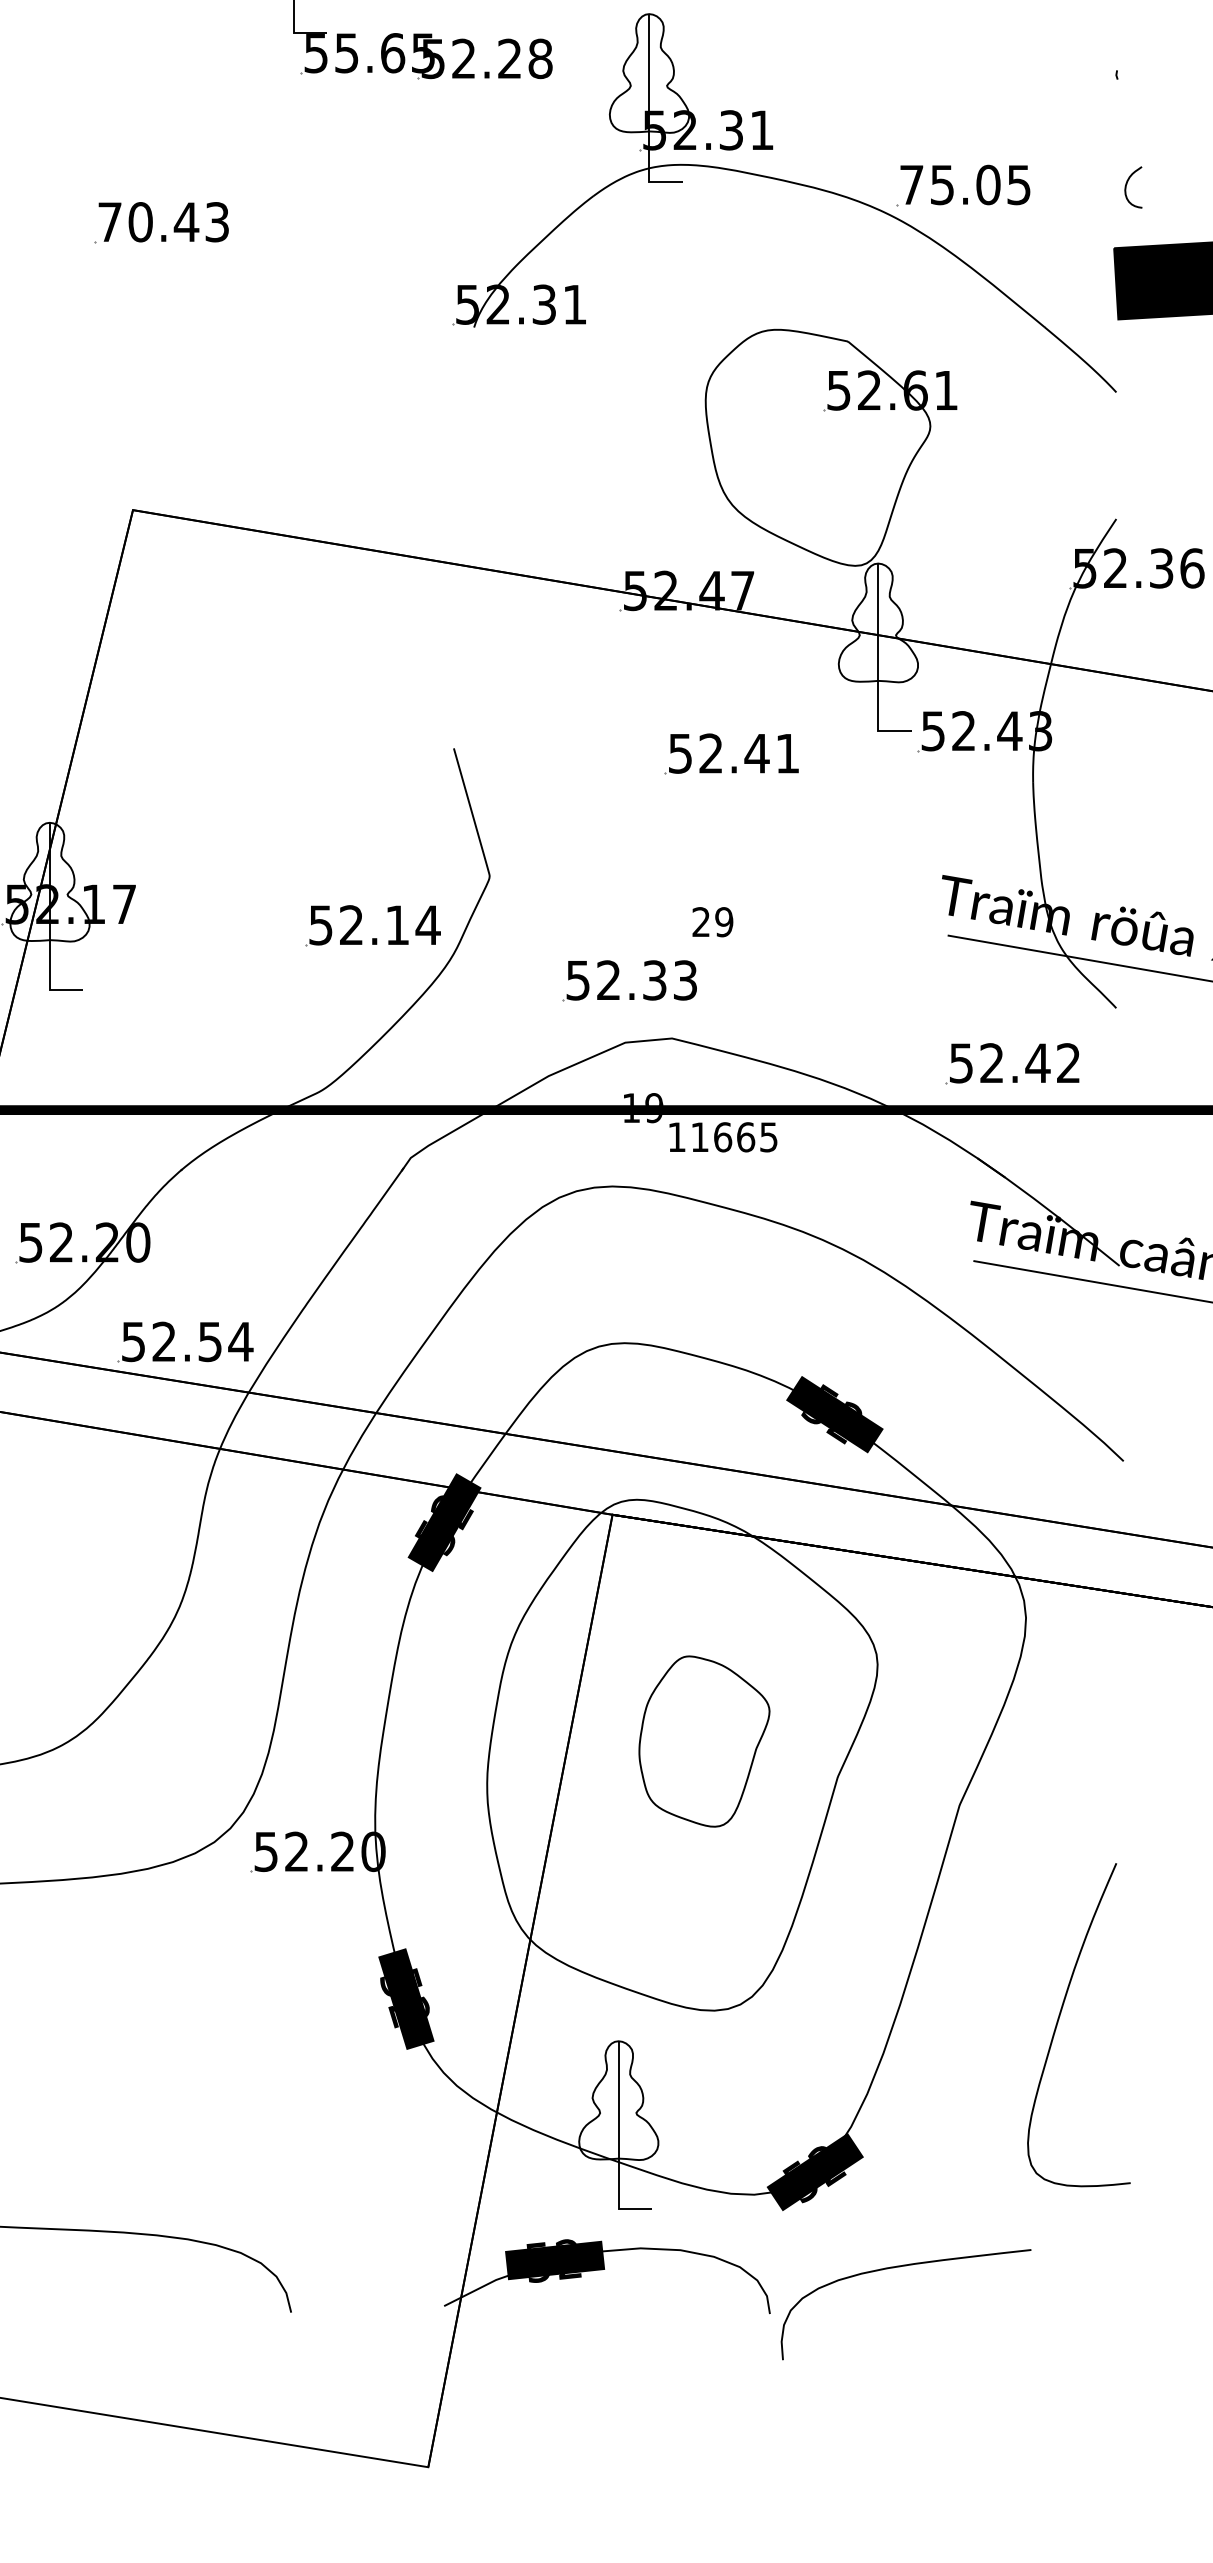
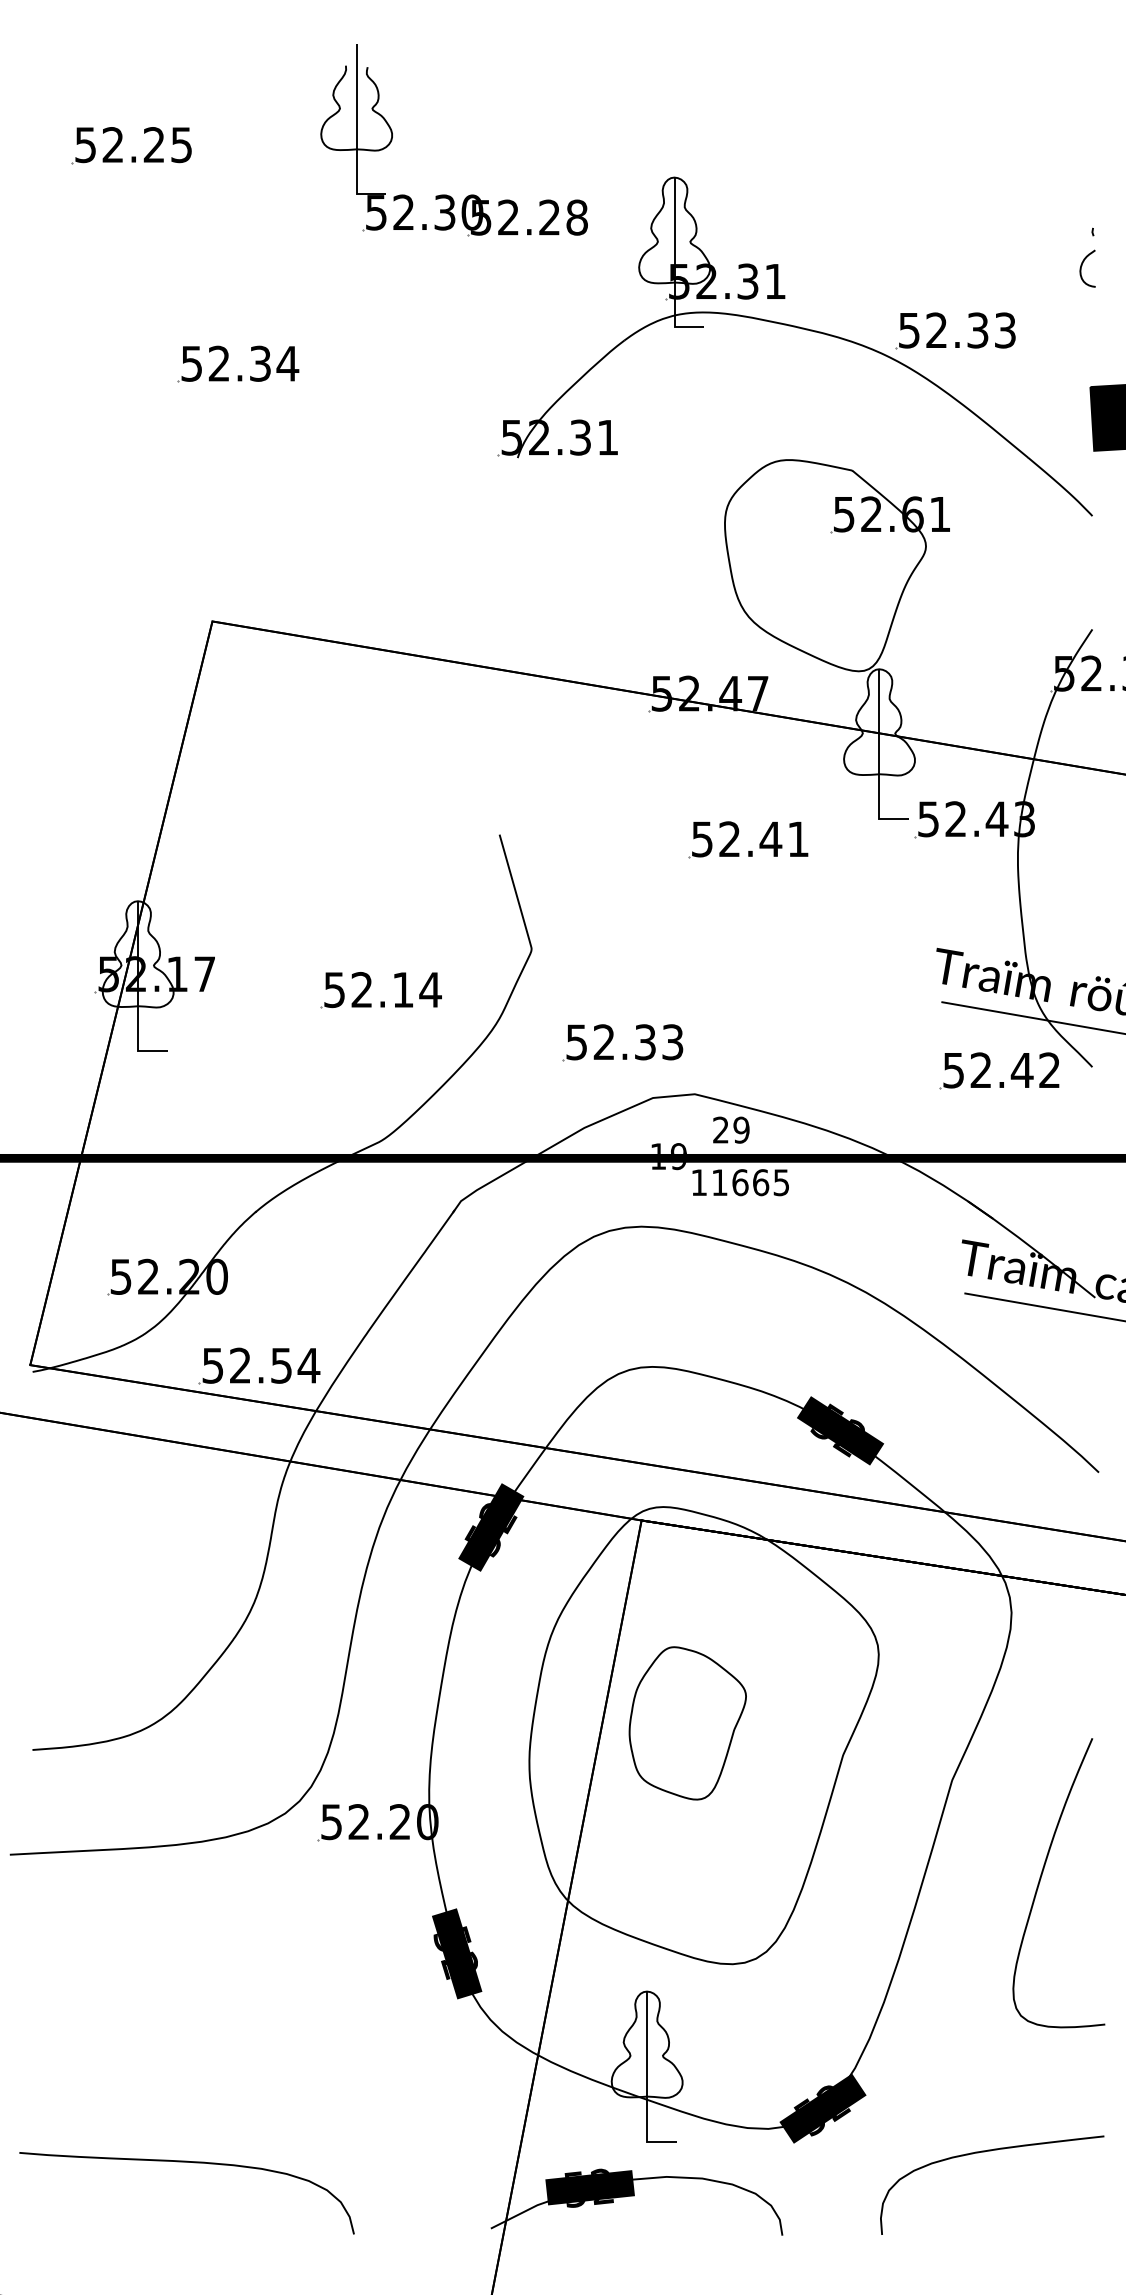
text: (385, 53) -> (438, 212), 55.65 -> 52.30
text: (965, 184) -> (957, 330), 75.05 -> 52.33
curve: (1127, 184) -> (1082, 266), moved
text: (164, 221) -> (240, 363), 70.43 -> 52.34
part: (361, 921) -> (370, 986), moved
text: (713, 921) -> (731, 1129), moved
part: (619, 975) -> (613, 1037), moved
part: (1001, 1060) -> (989, 1067), moved
part: (704, 1741) -> (687, 1723), moved
curve: (1059, 2019) -> (1041, 1878), moved
curve: (897, 2268) -> (984, 2152), moved

